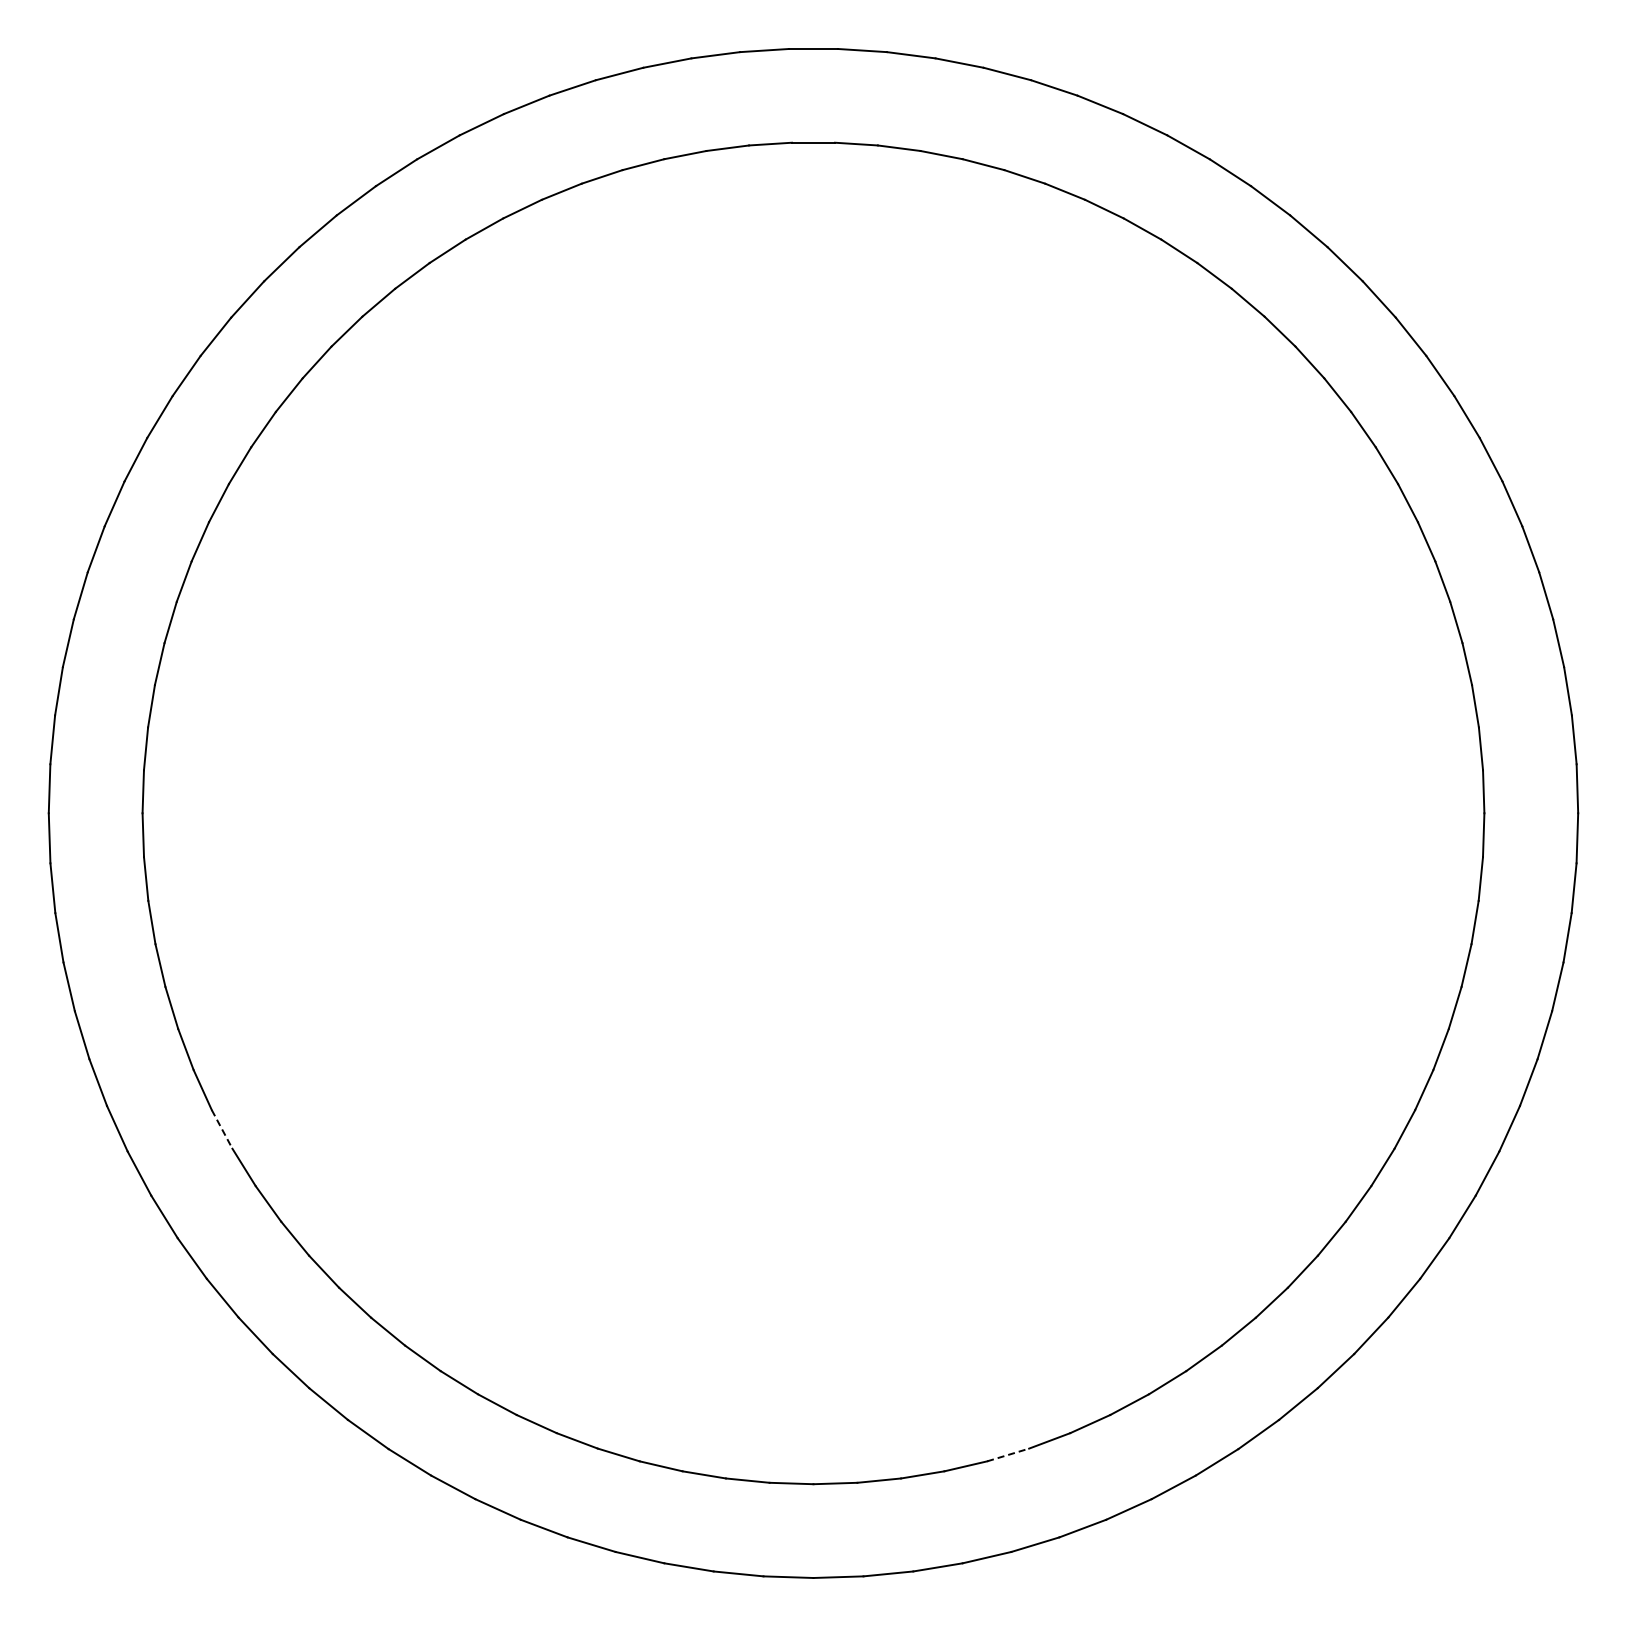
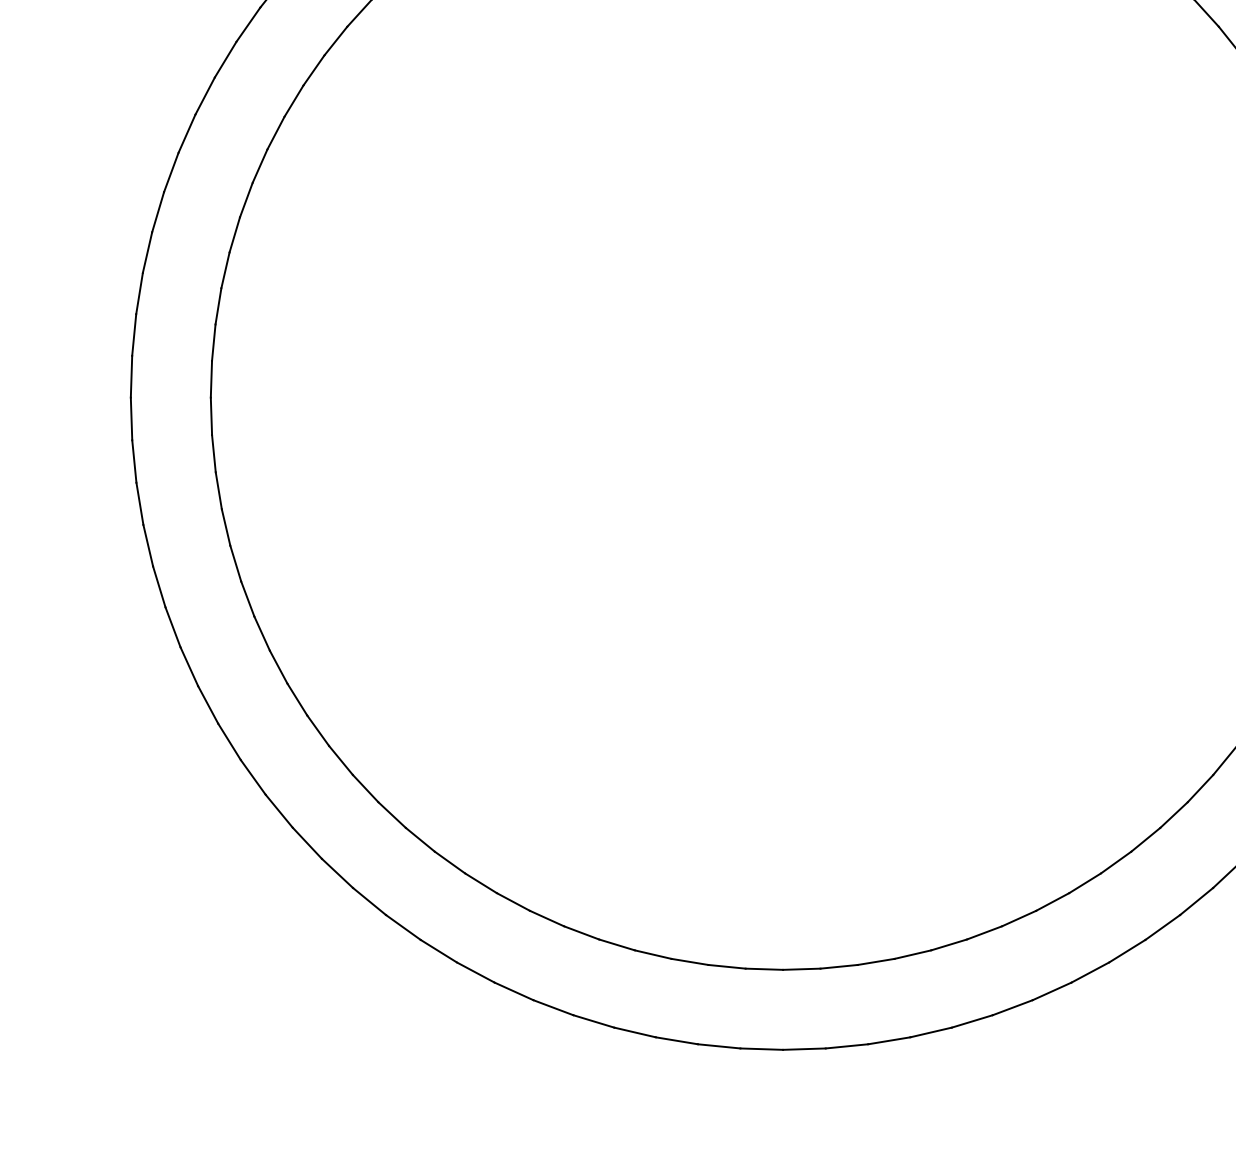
line: (222, 1129) -> (279, 667), dashed -> solid
line: (1008, 1454) -> (949, 944), dashed -> solid

